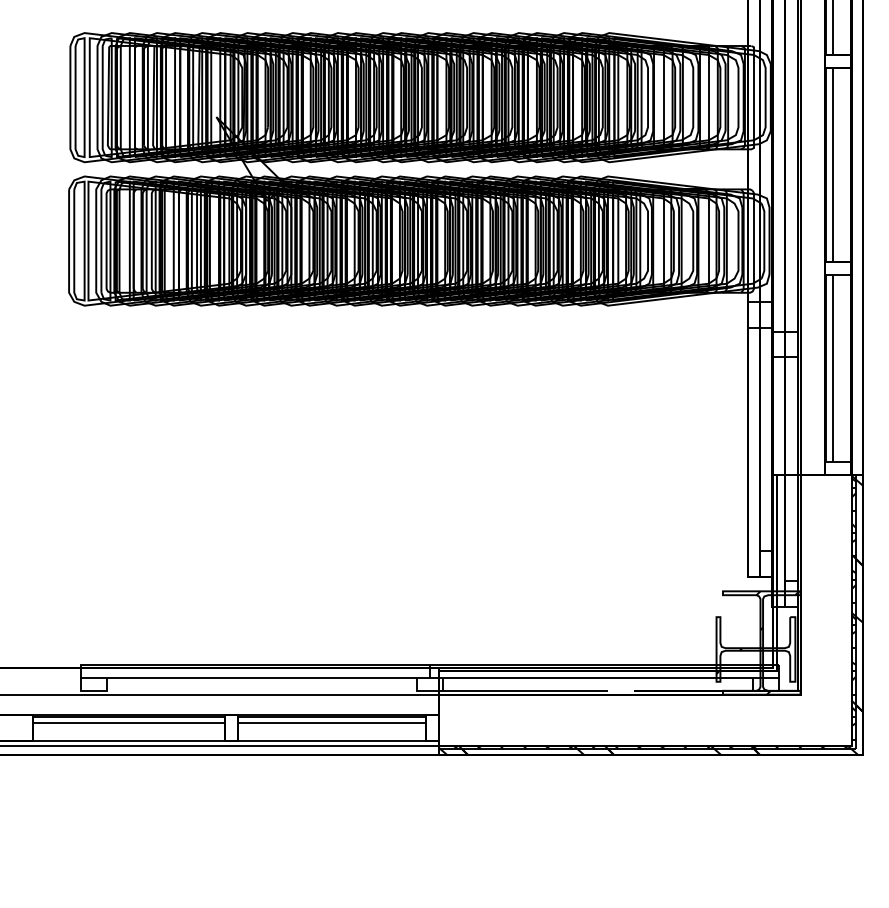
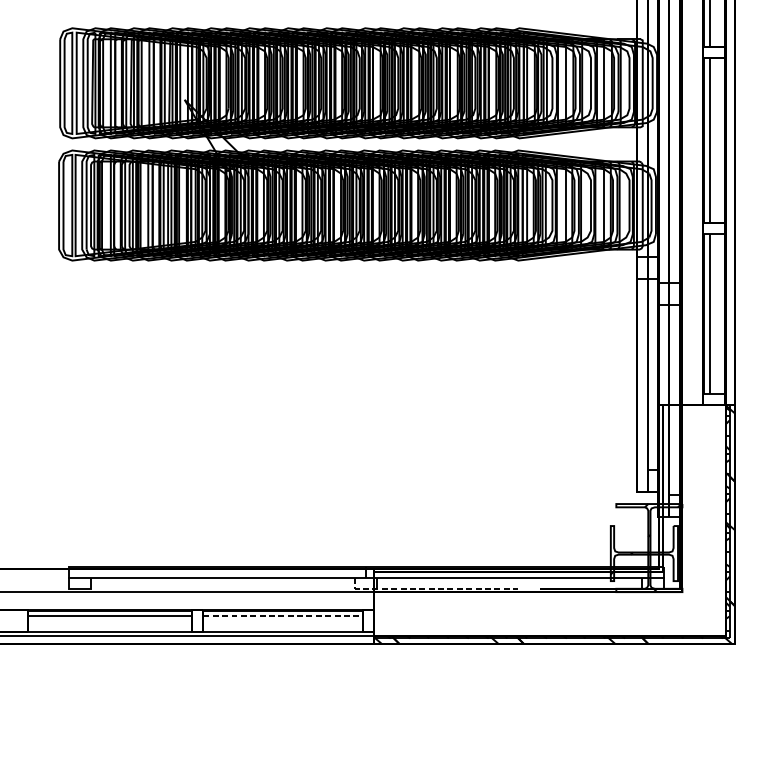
line: (505, 690) -> (430, 588), solid -> dashed
line: (332, 723) -> (283, 616), solid -> dashed

